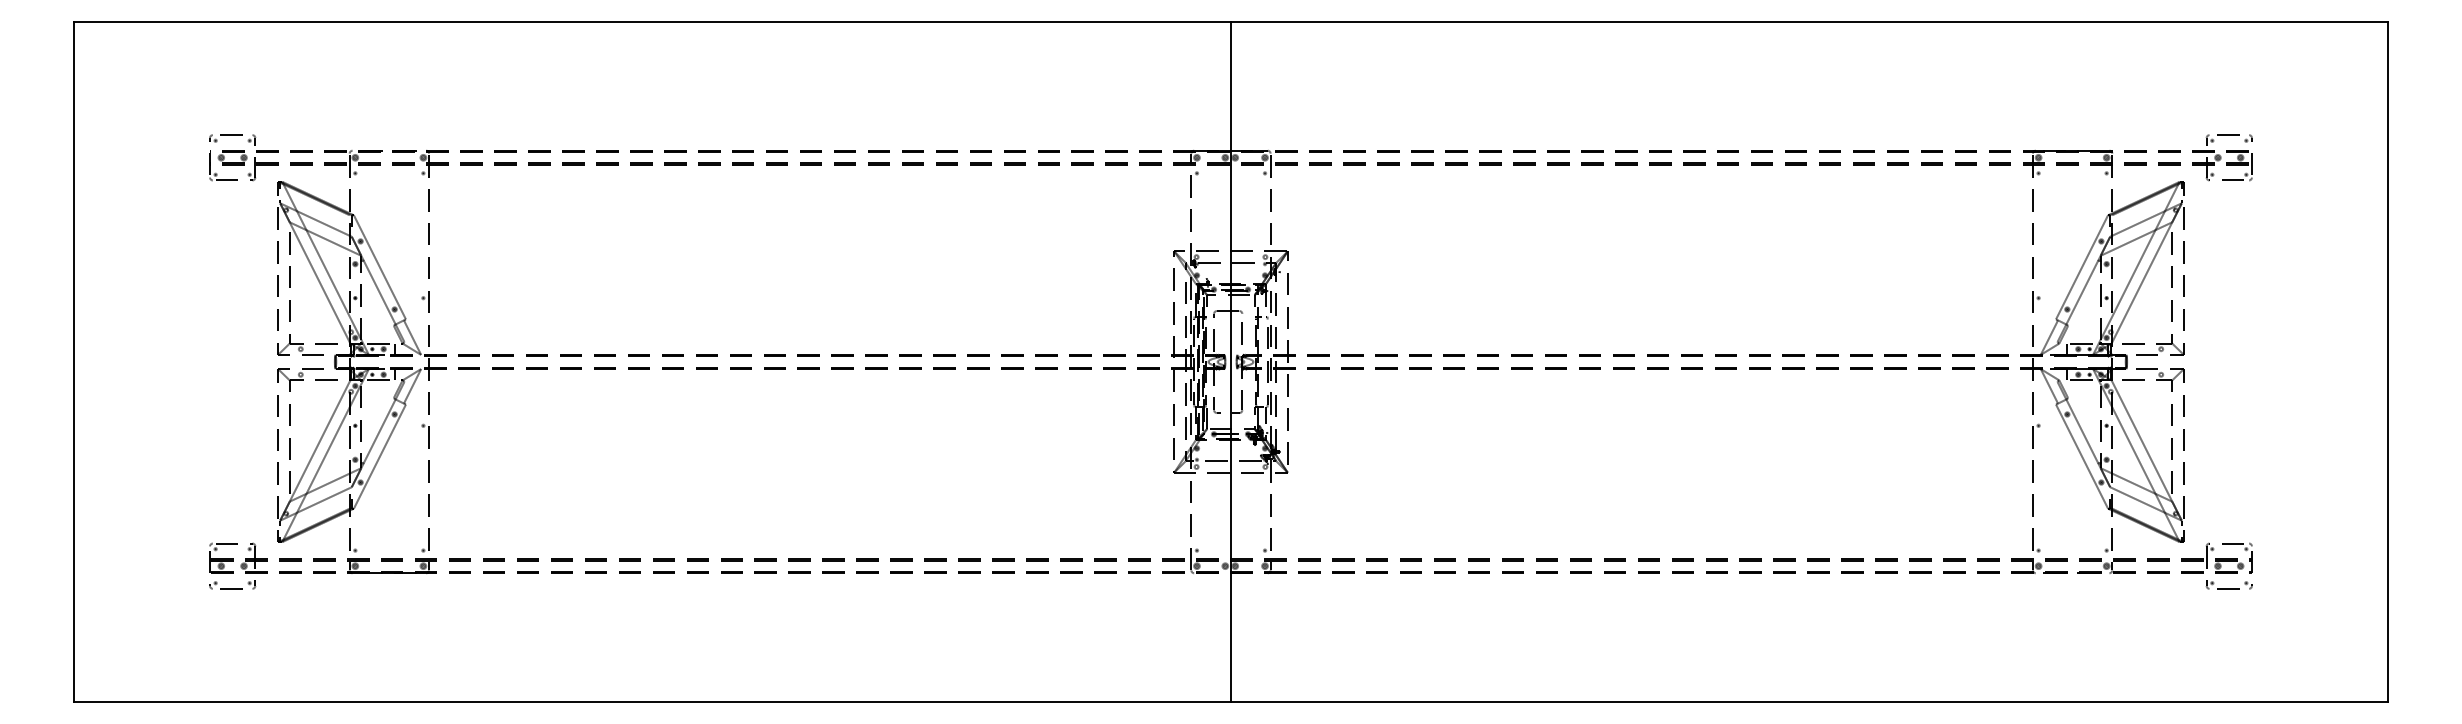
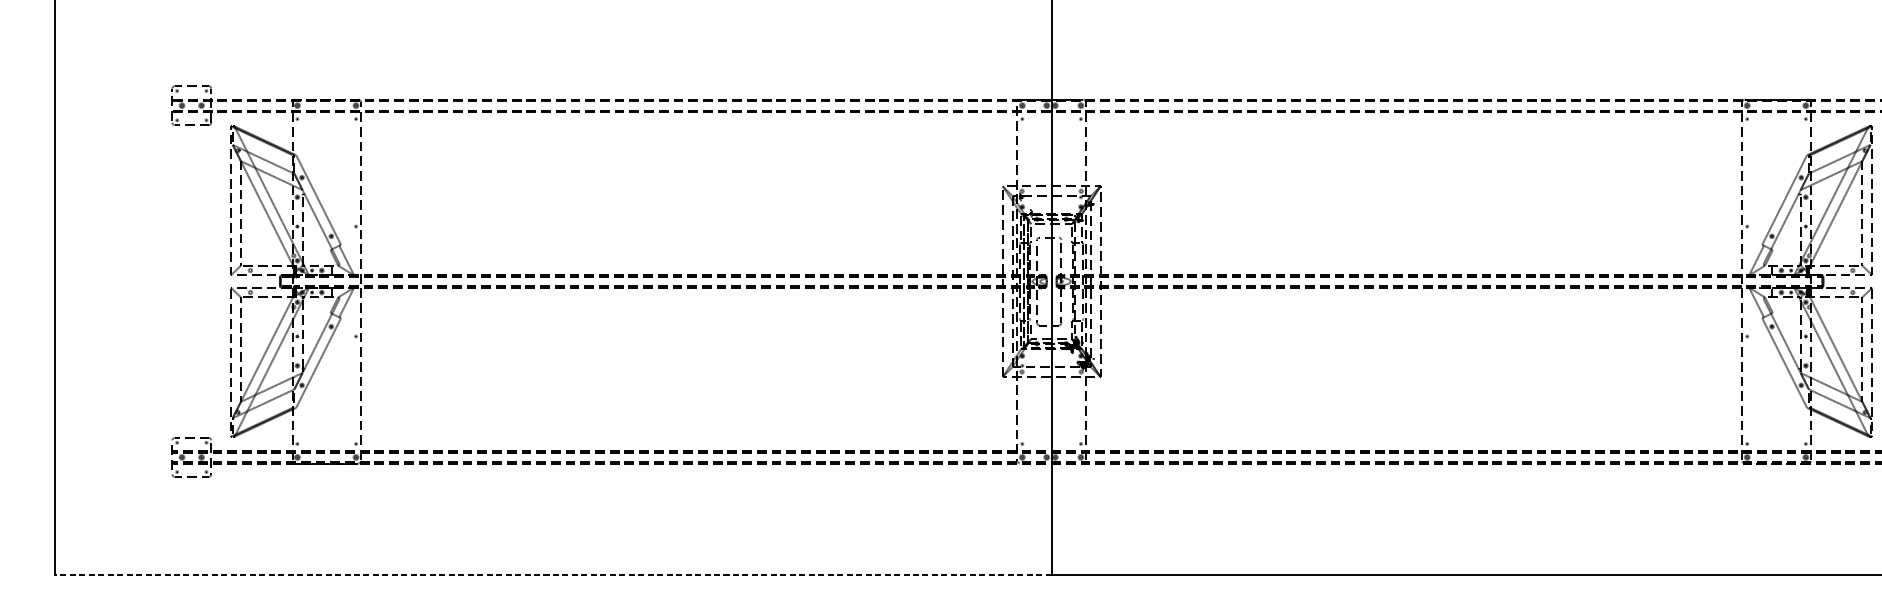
line: (652, 702) -> (553, 574), solid -> dashed

